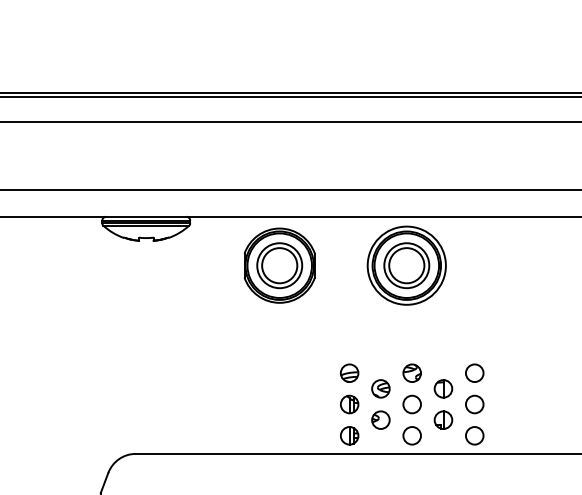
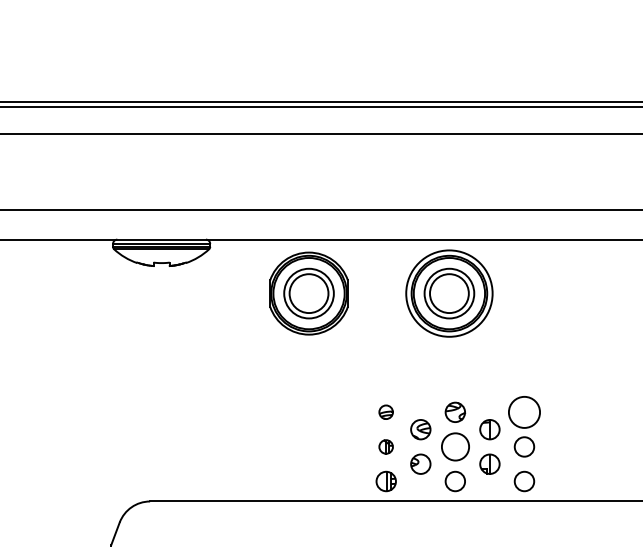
part: (348, 372) -> (385, 411), size x0.7
circle: (474, 373) -> (524, 412), size x1.6
part: (348, 404) -> (385, 446), size x0.7
circle: (411, 404) -> (454, 446), size x1.4

